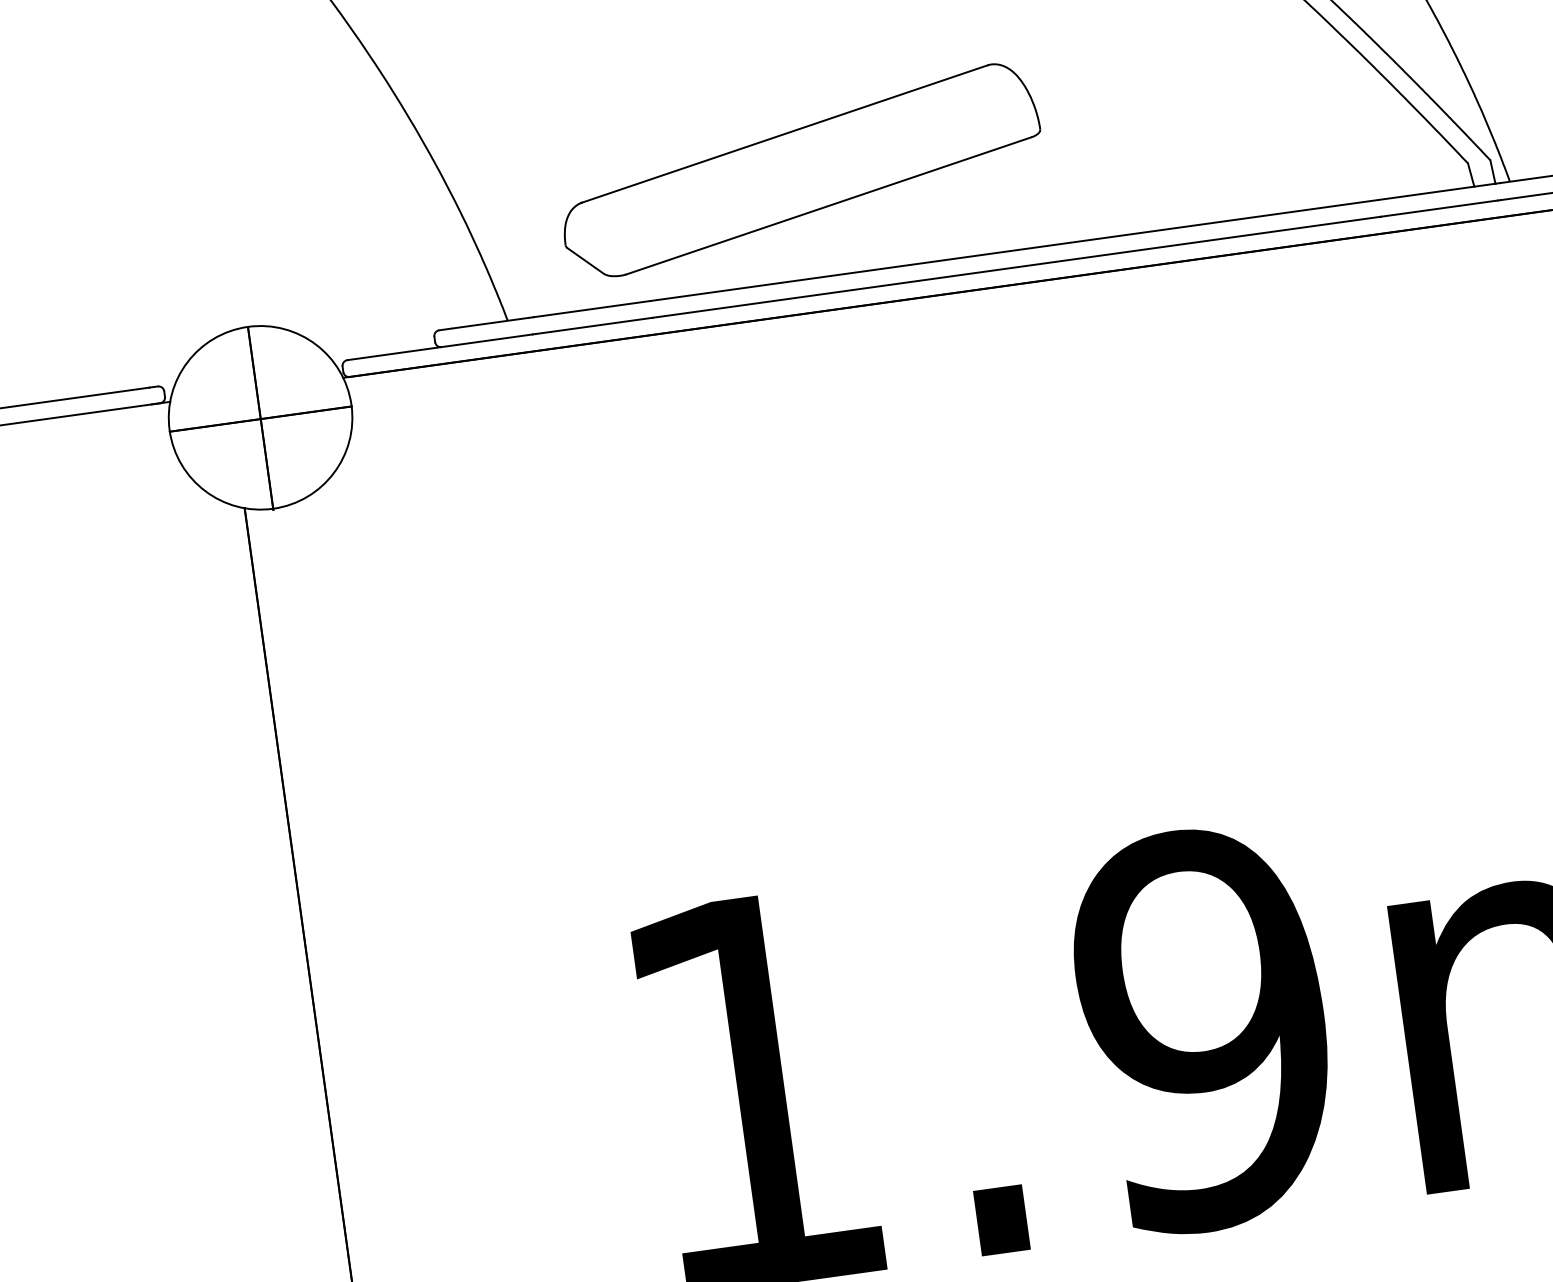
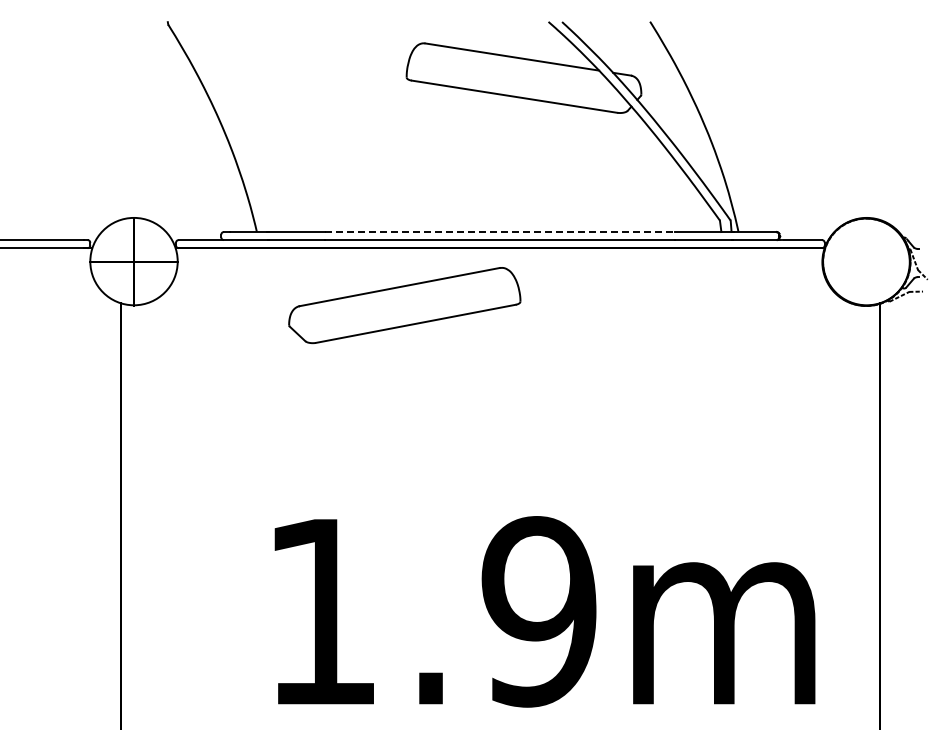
part: (799, 170) -> (404, 305), moved
line: (1014, 251) -> (500, 232), solid -> dashed

